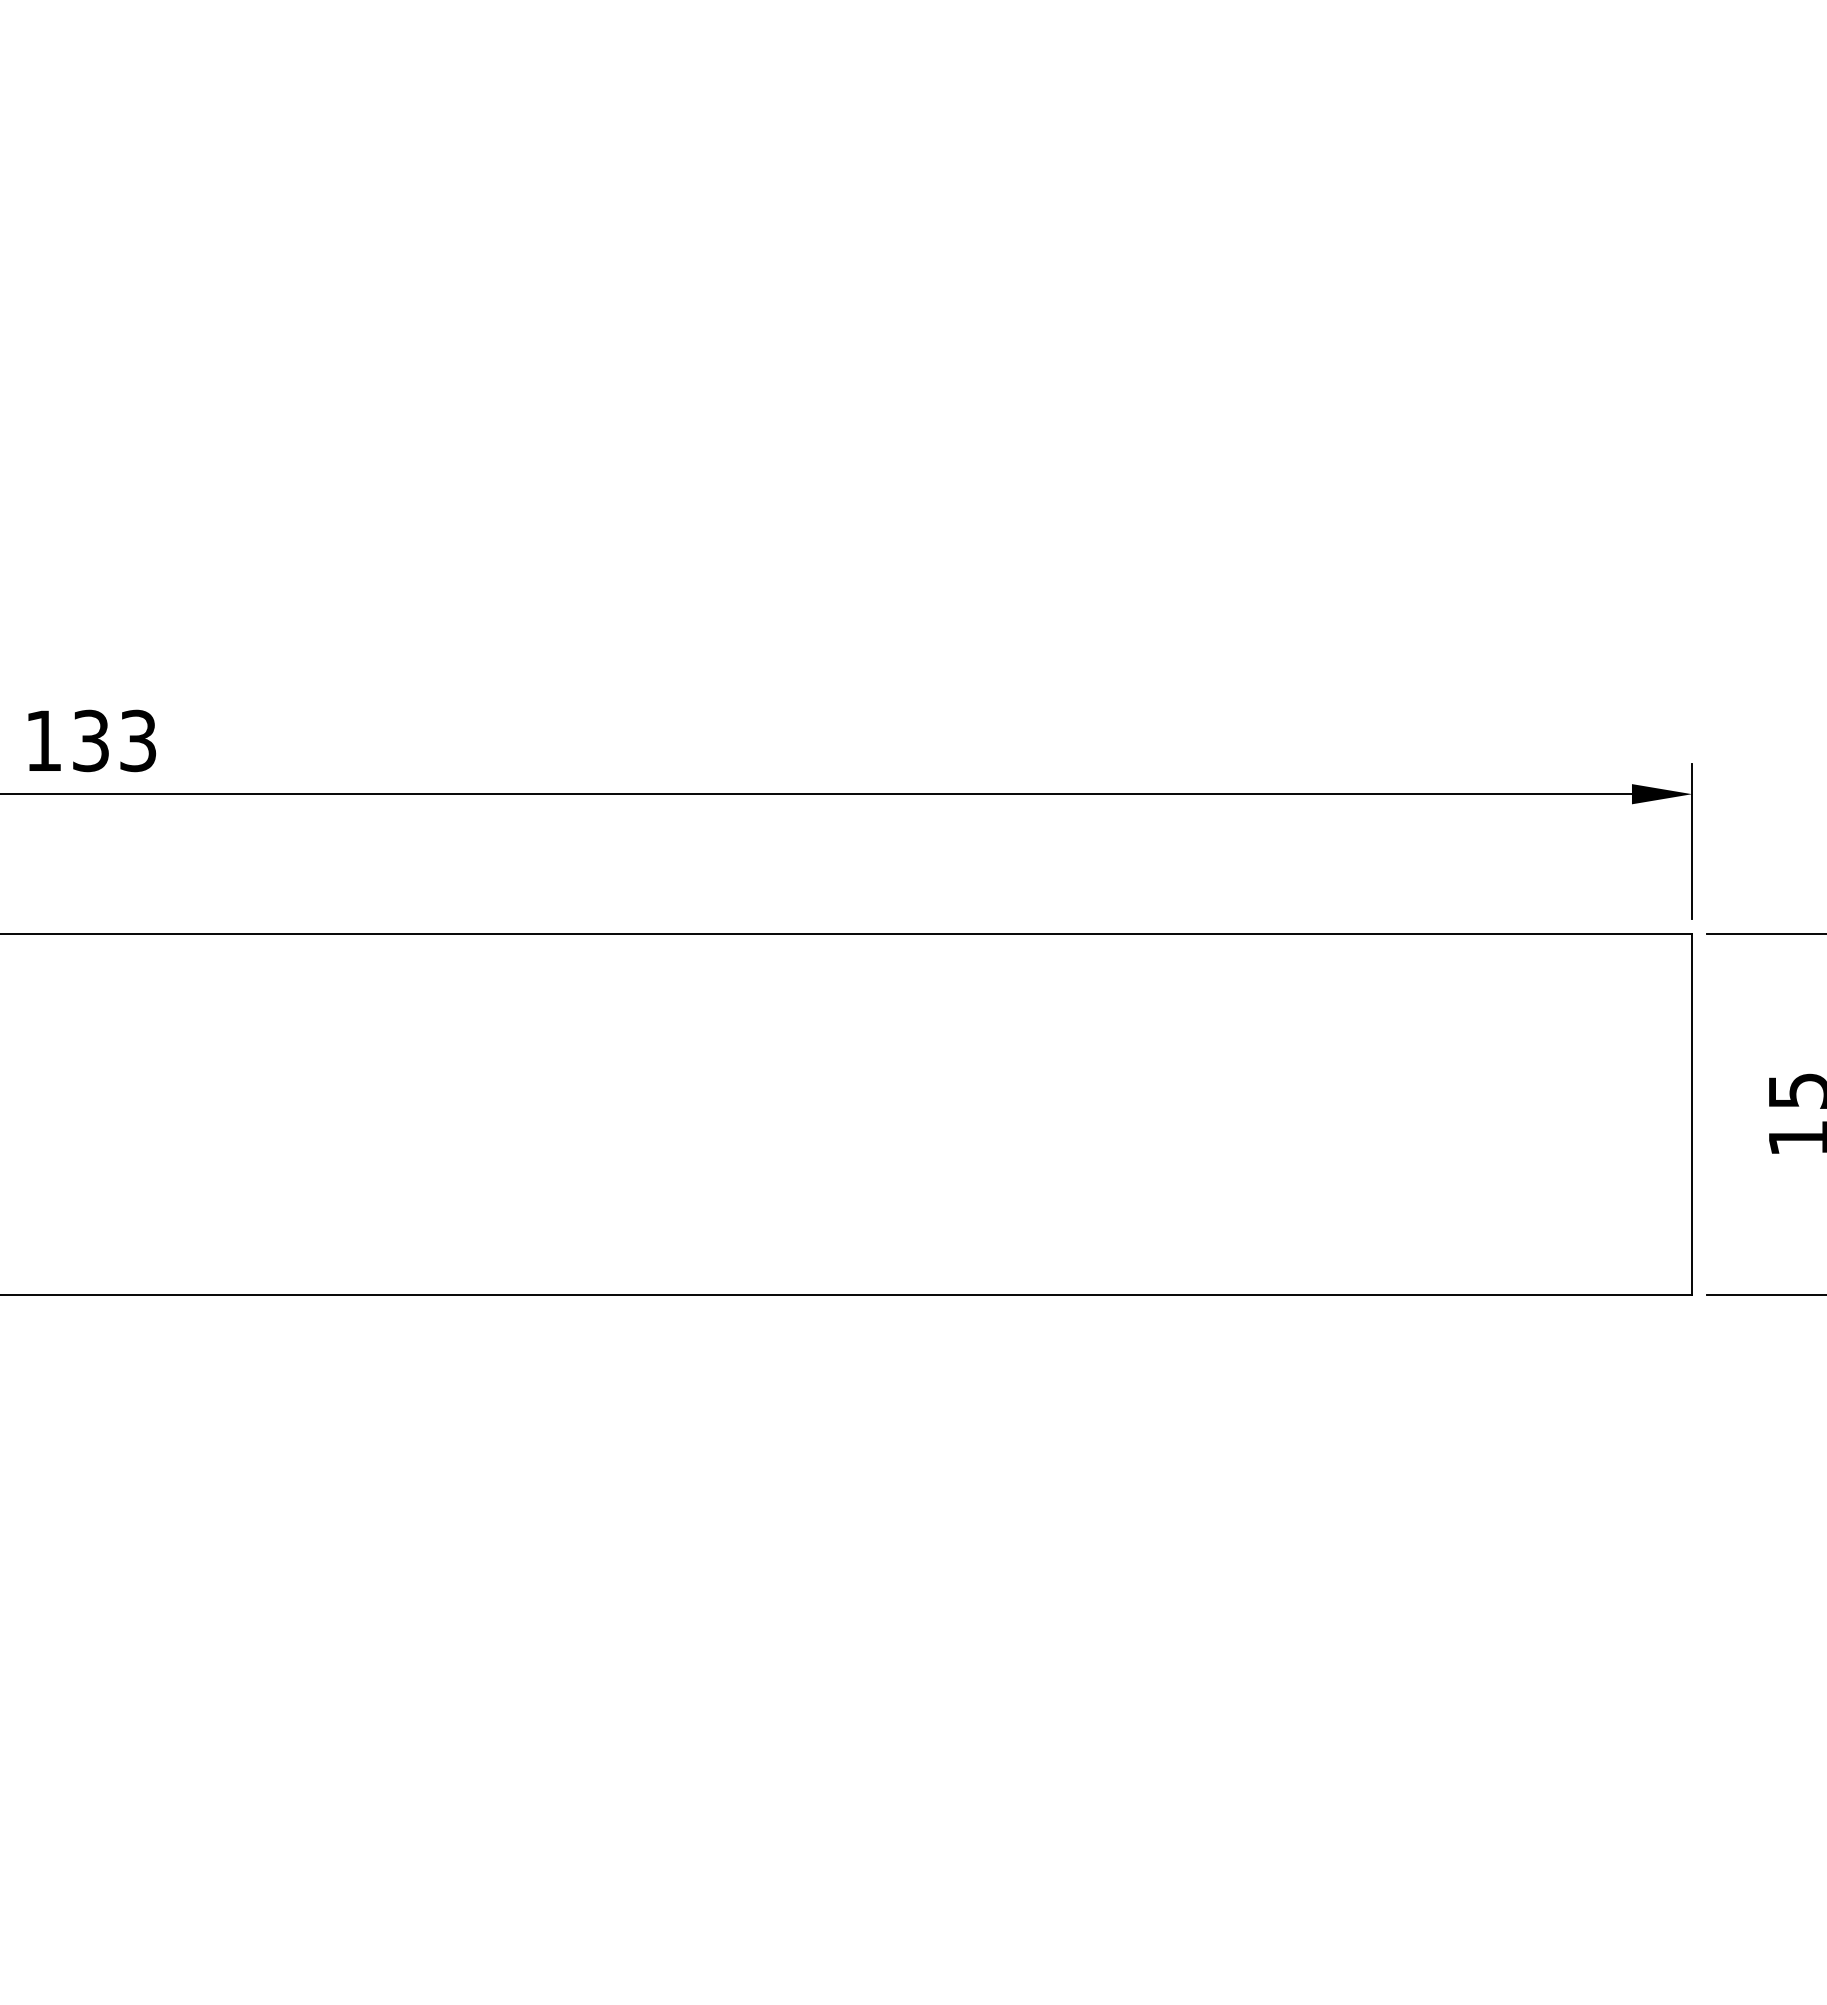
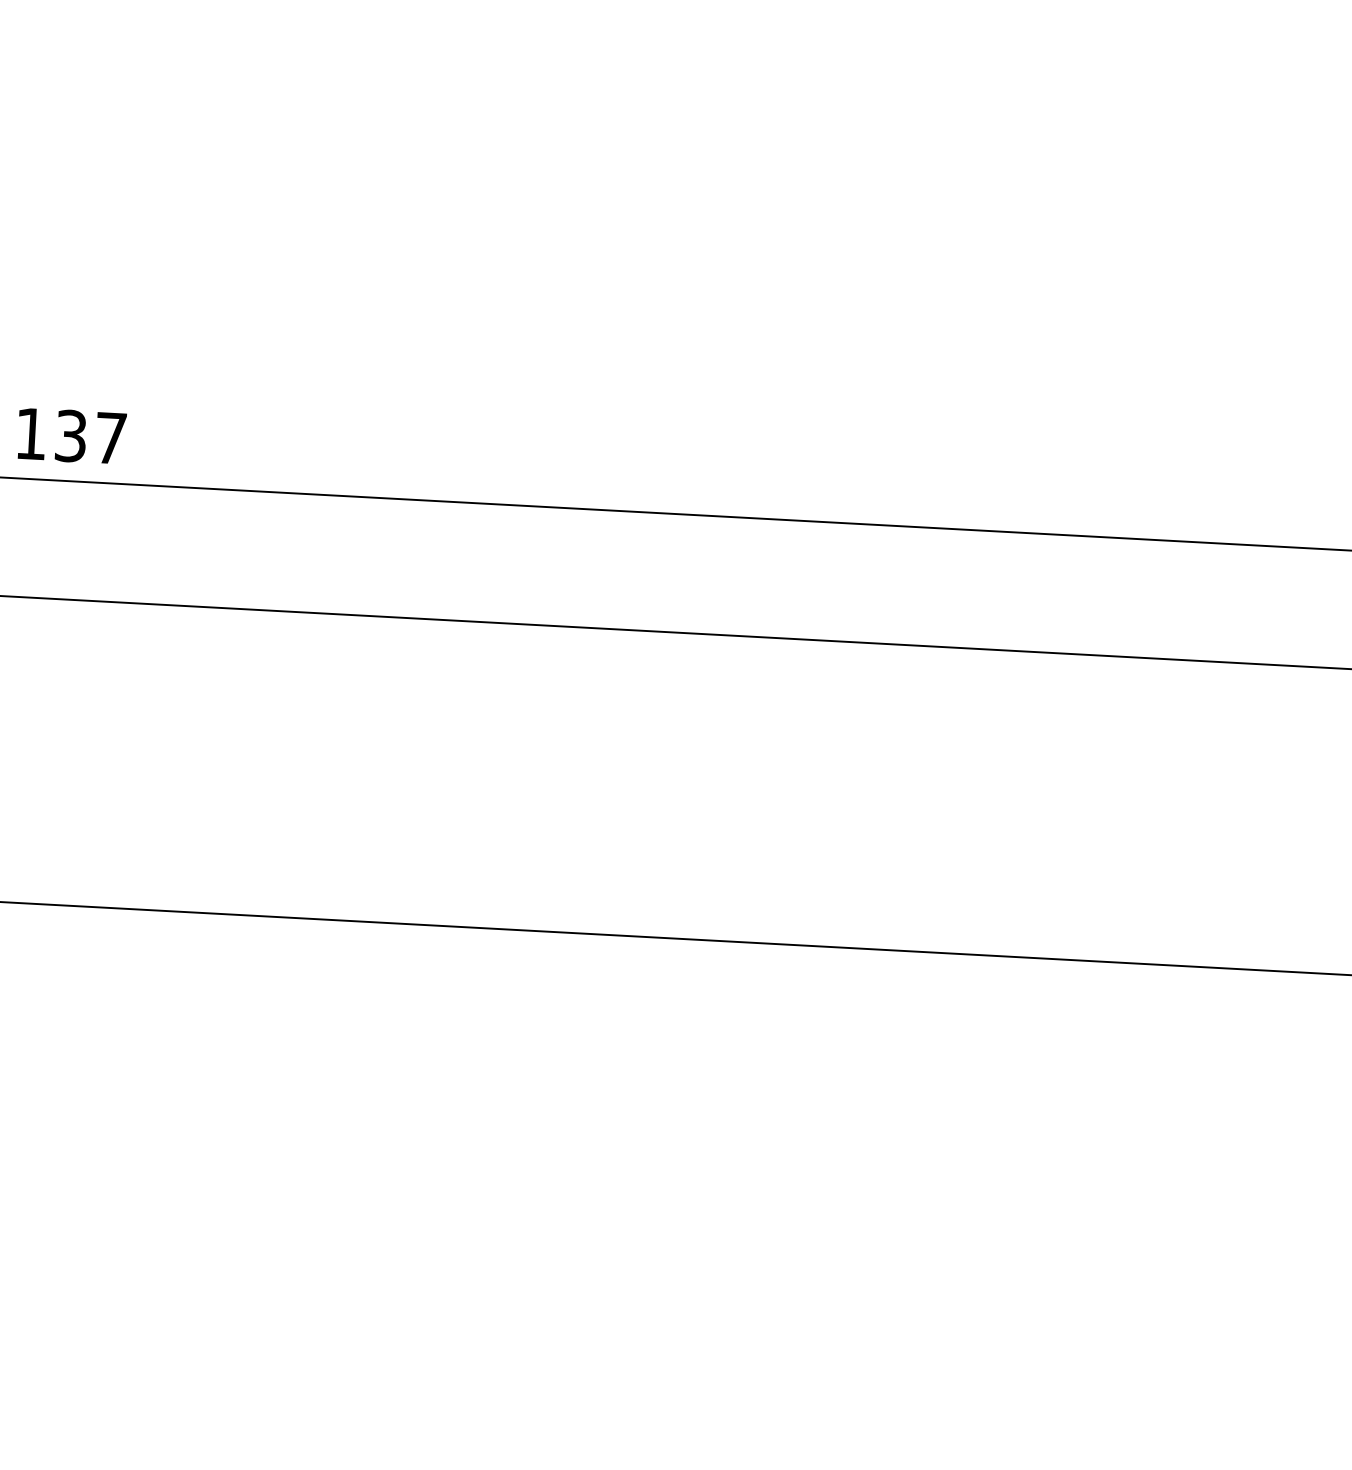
text: (138, 740) -> (111, 437), 133 -> 137

